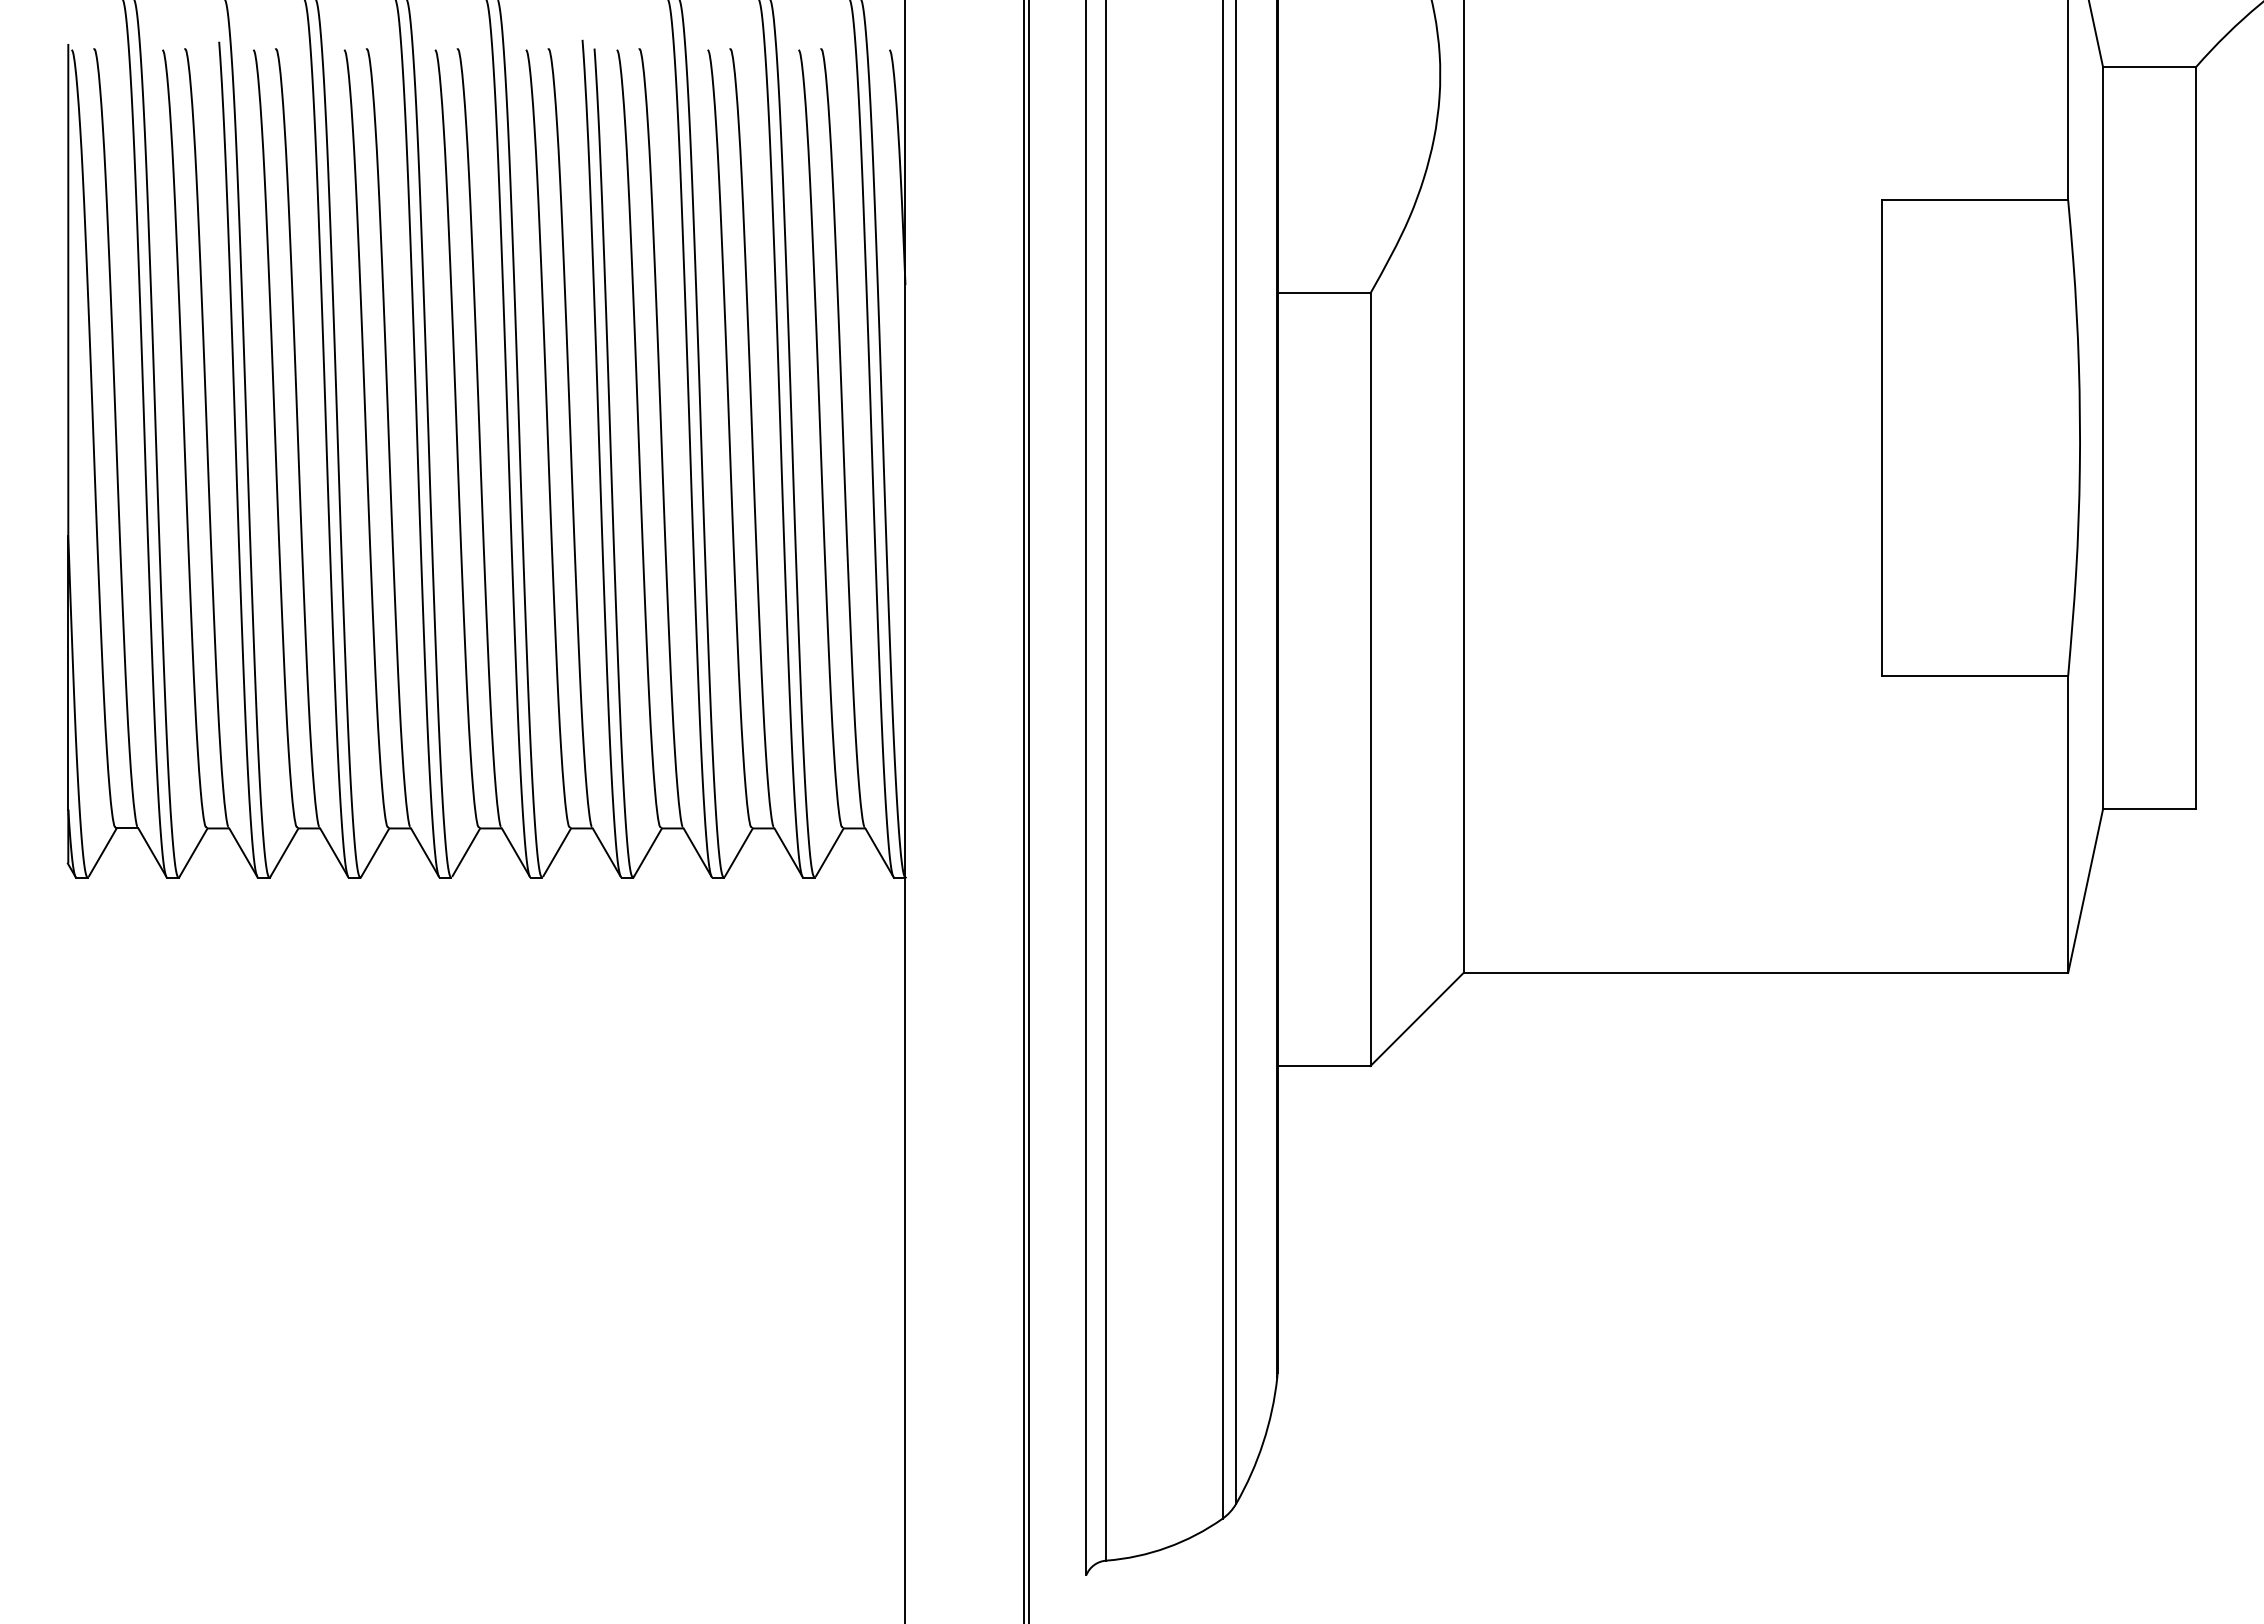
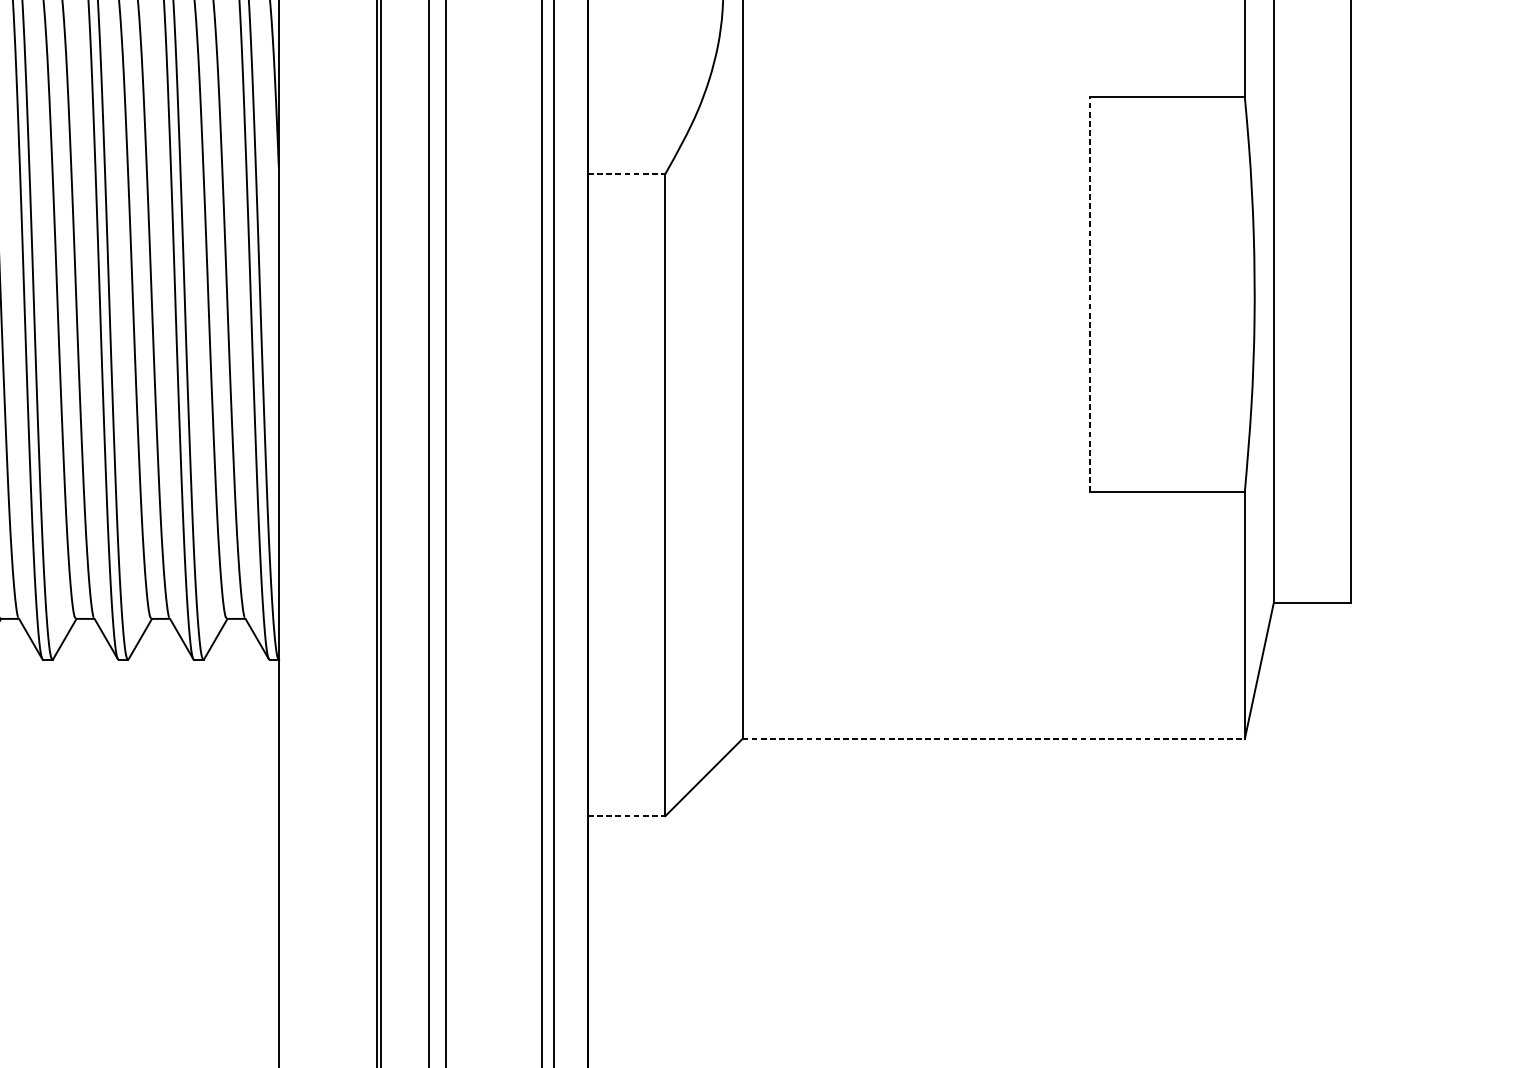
line: (1324, 293) -> (627, 174), solid -> dashed
line: (1882, 438) -> (1090, 294), solid -> dashed
line: (1766, 973) -> (994, 739), solid -> dashed
line: (1324, 1066) -> (627, 816), solid -> dashed

